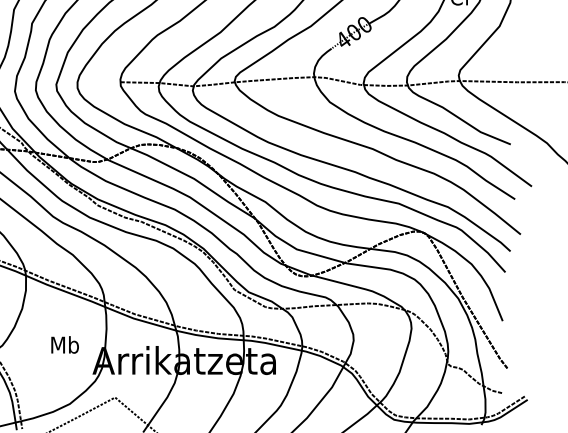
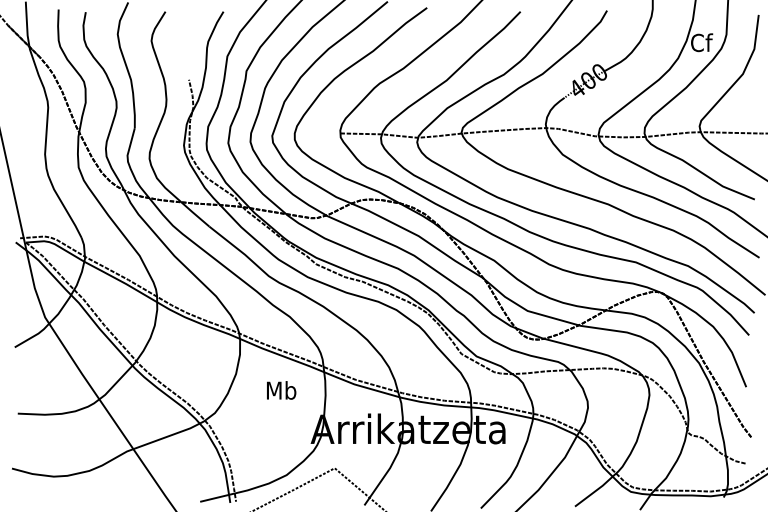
text: (65, 345) -> (281, 390), moved

